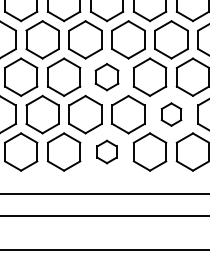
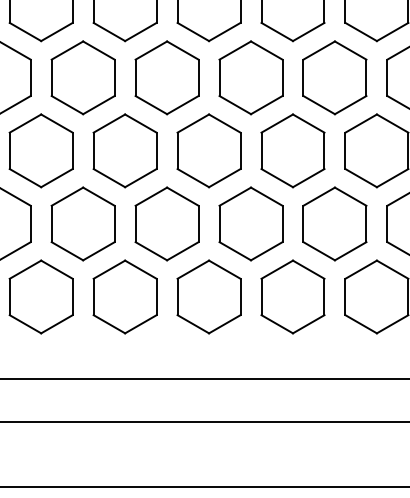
part: (106, 76) -> (207, 149), size x1.43
part: (171, 114) -> (334, 223), size x1.67
part: (106, 151) -> (207, 295), size x1.67

